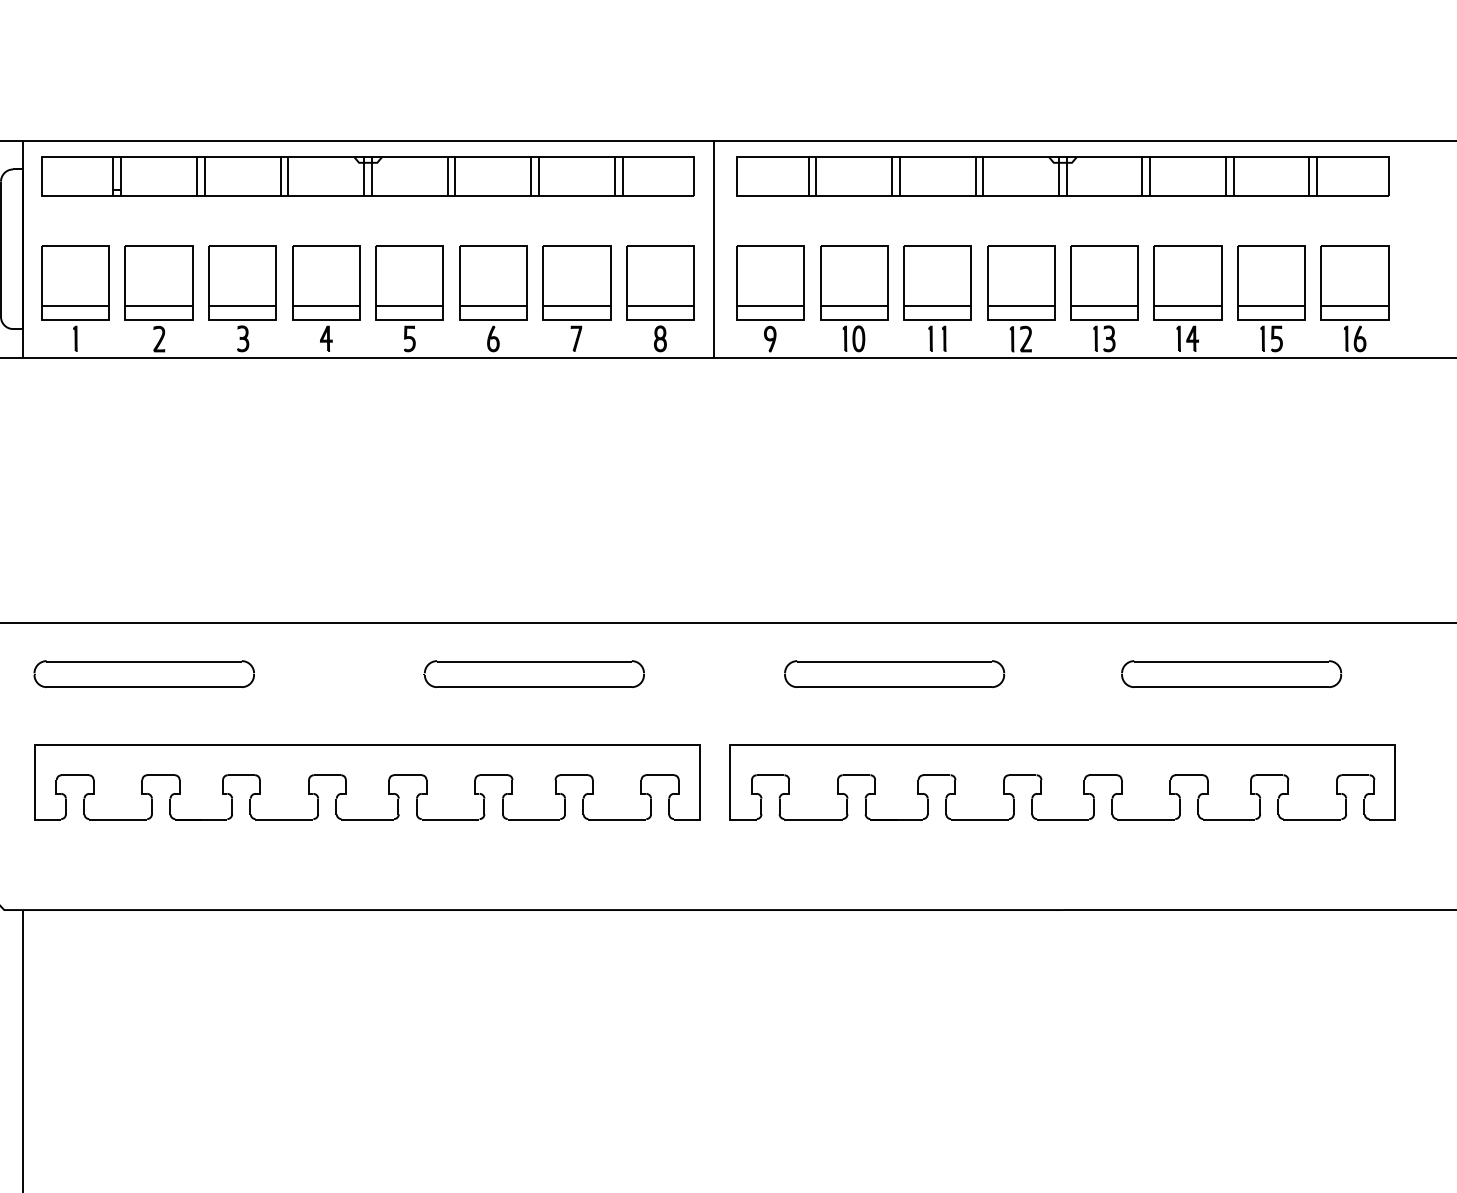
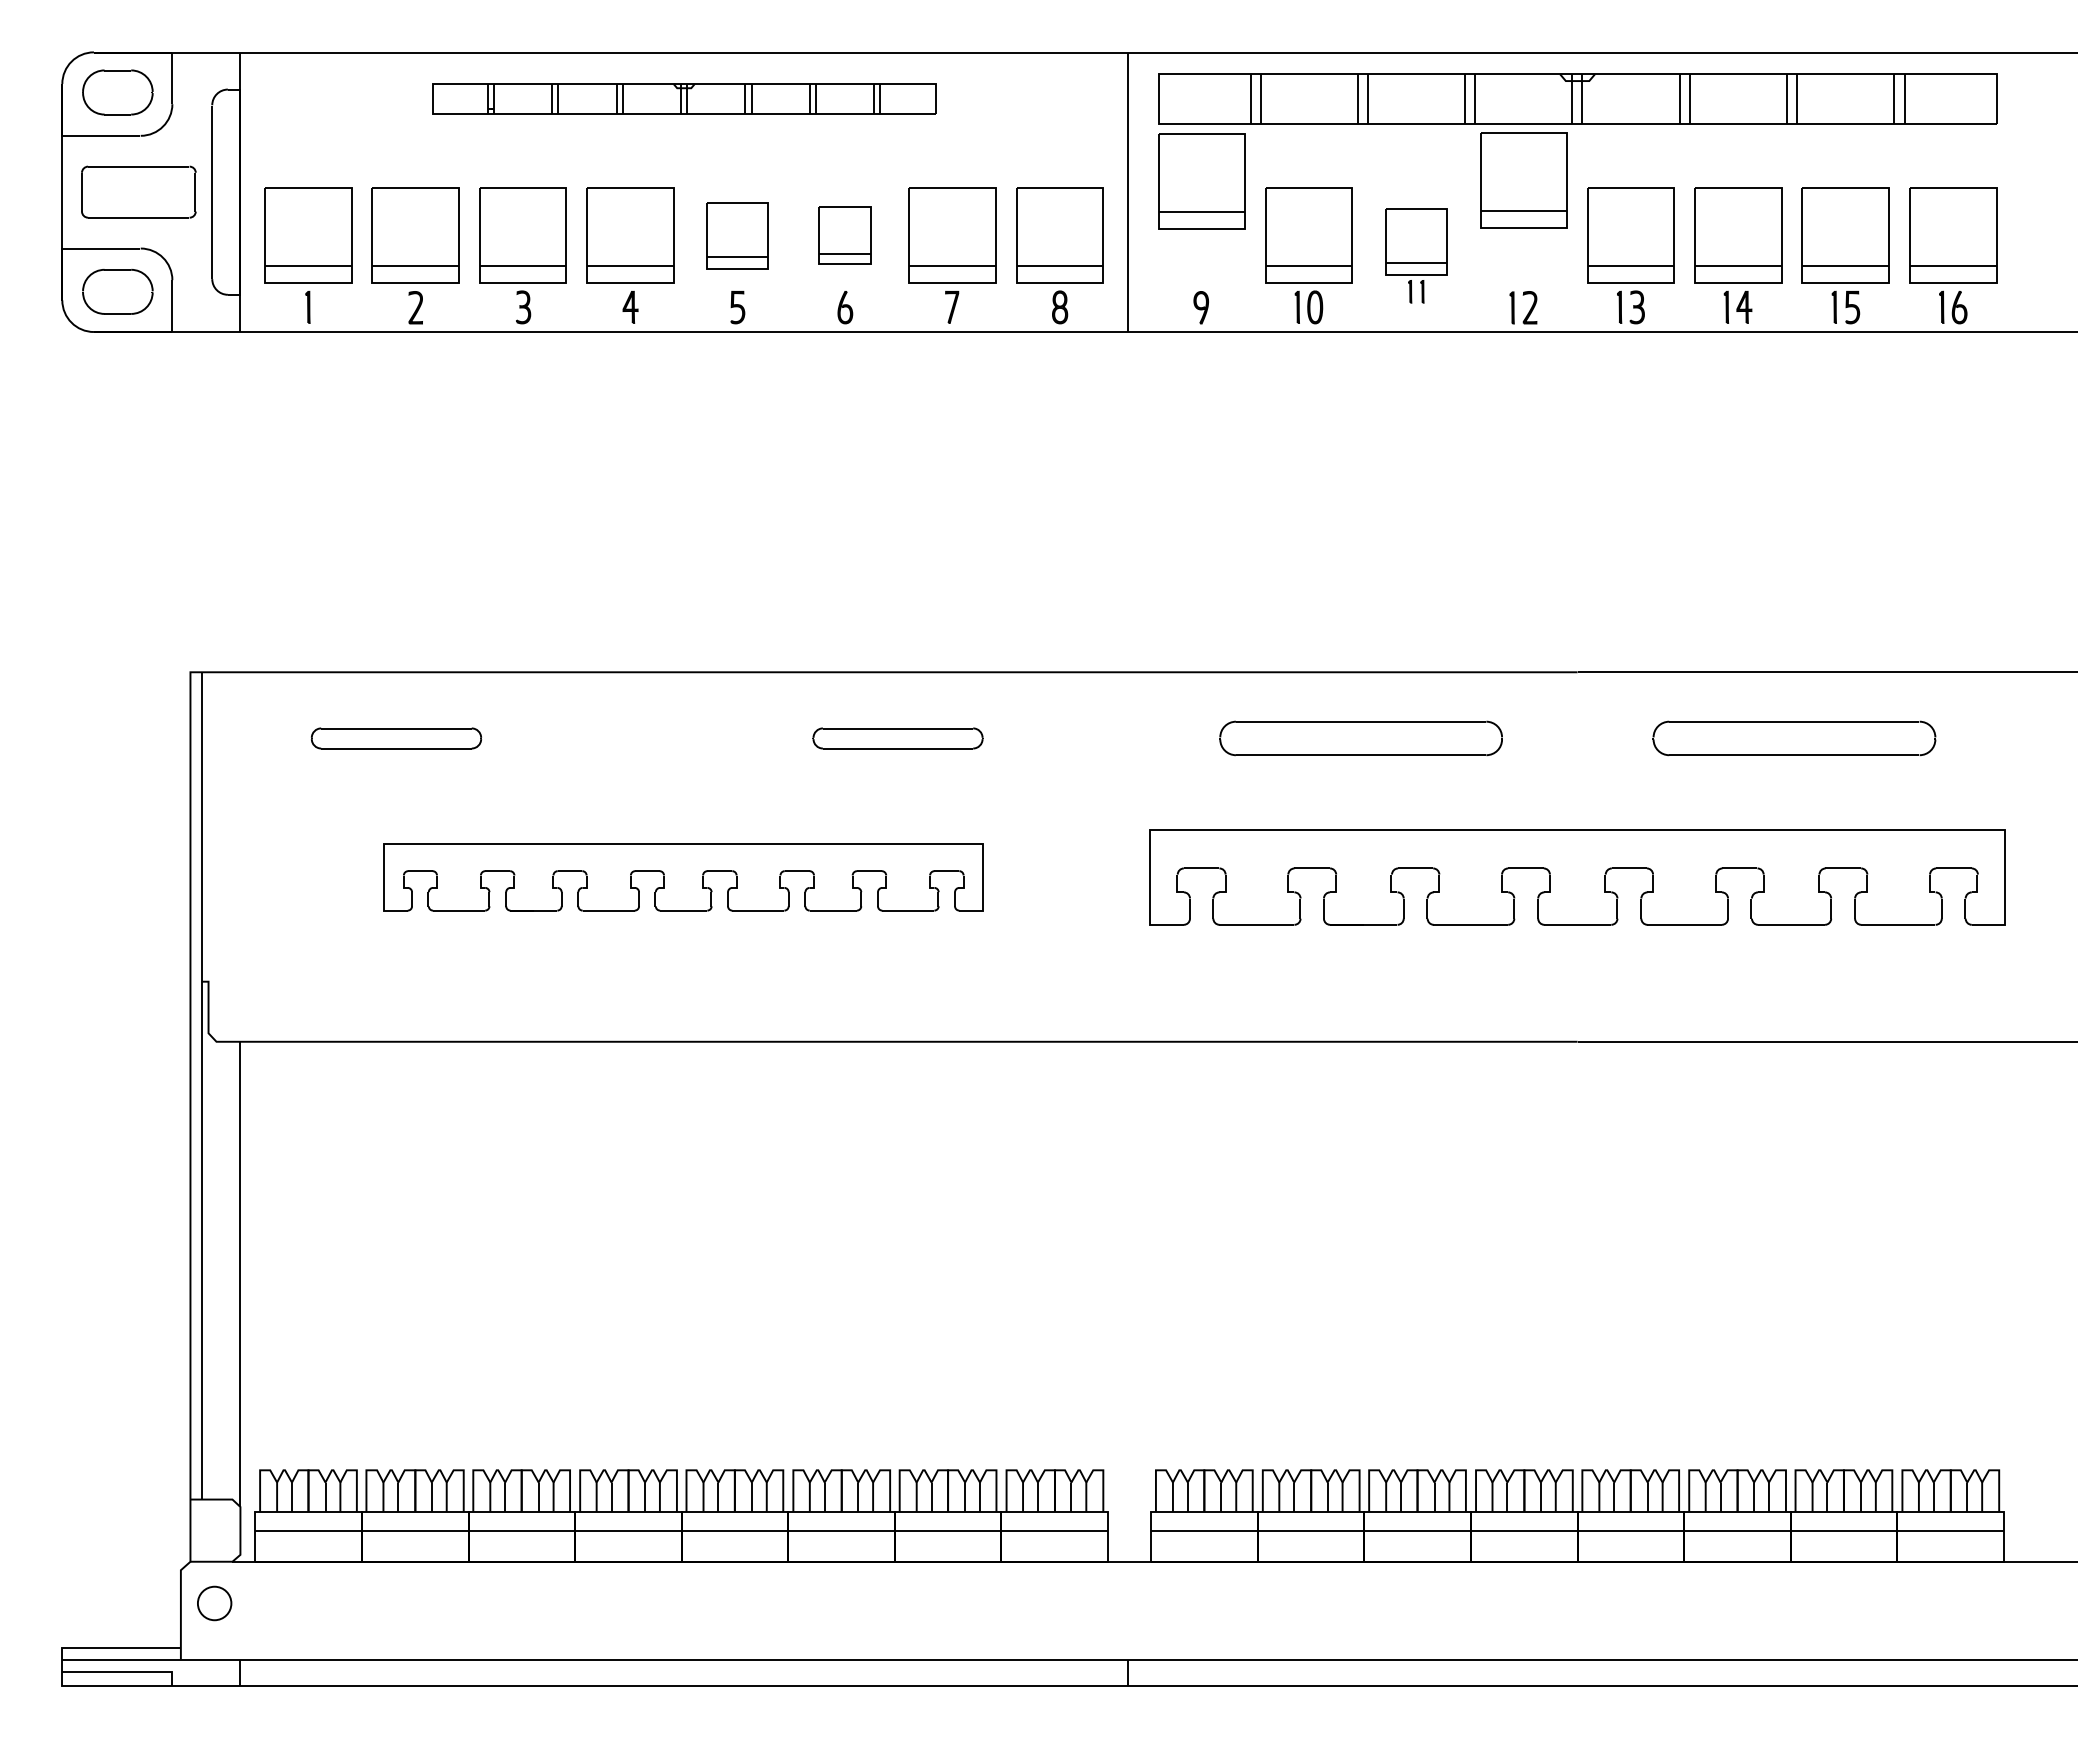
part: (367, 176) -> (683, 98), size x0.6
part: (409, 282) -> (737, 235), size x0.7
part: (493, 282) -> (845, 235), size x0.6
part: (770, 282) -> (1201, 181), moved
part: (1020, 282) -> (1523, 180), moved
part: (937, 298) -> (1416, 255), size x0.7
part: (144, 674) -> (396, 738), size x0.6
part: (533, 674) -> (897, 738), size x0.6
part: (367, 782) -> (683, 877), size x0.7

